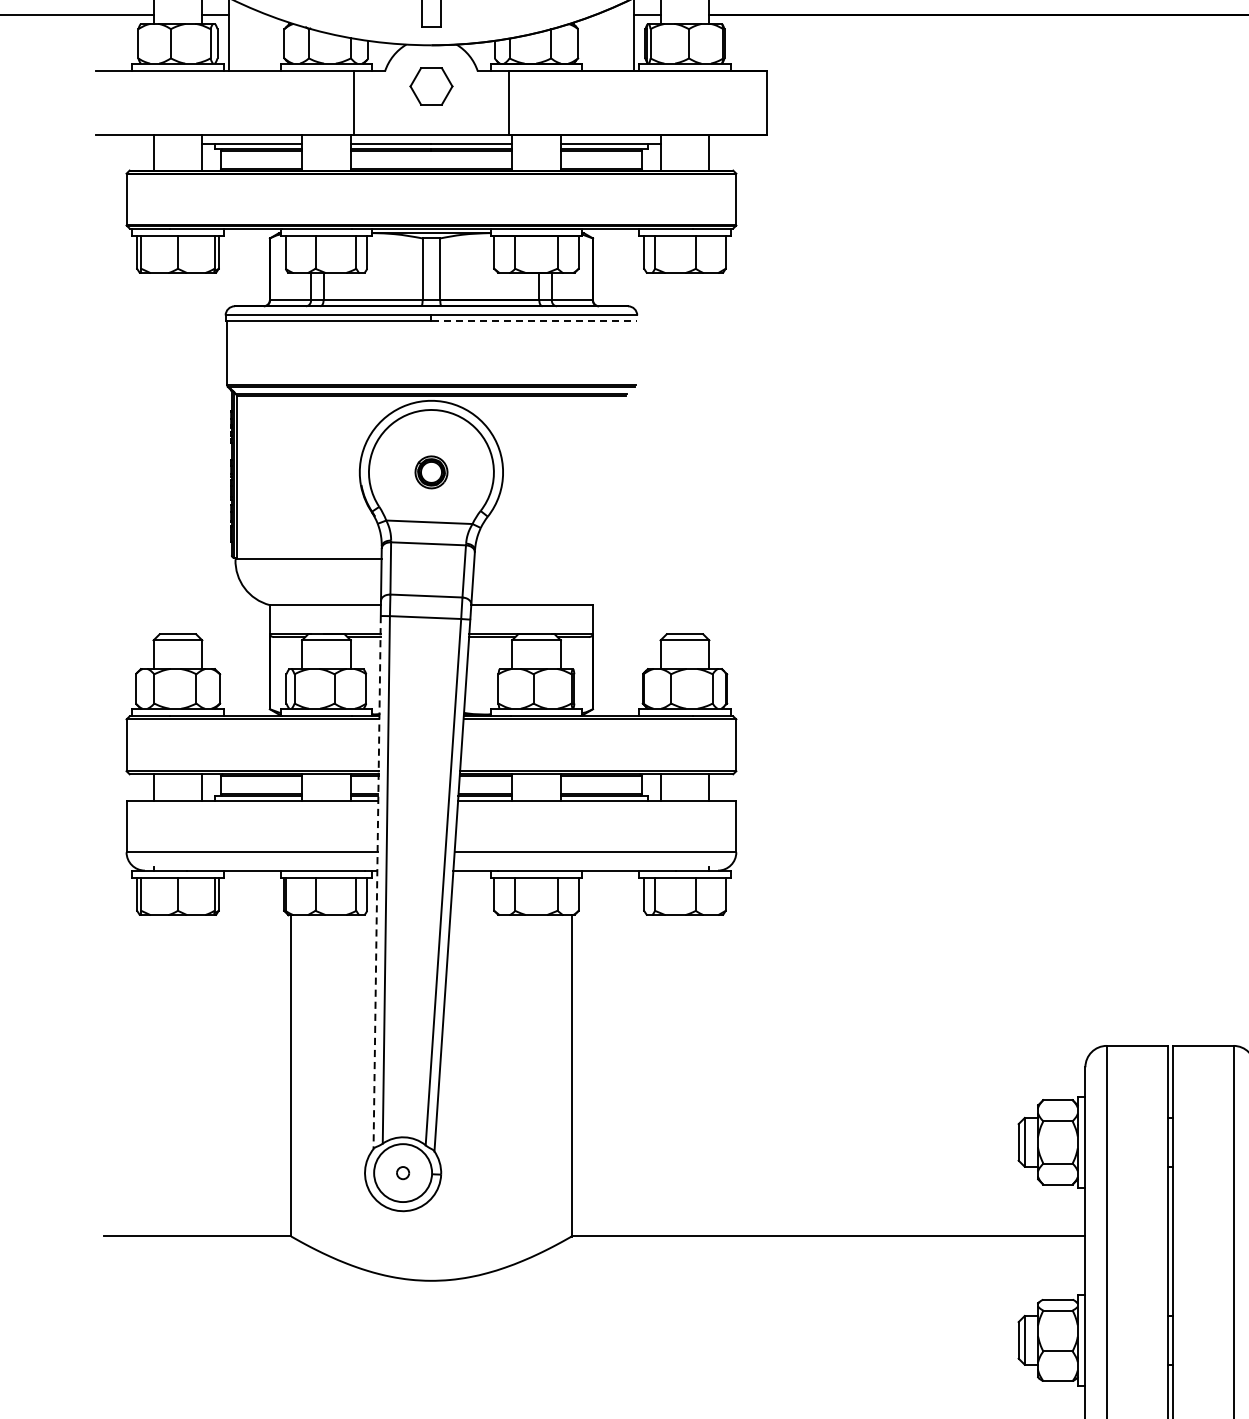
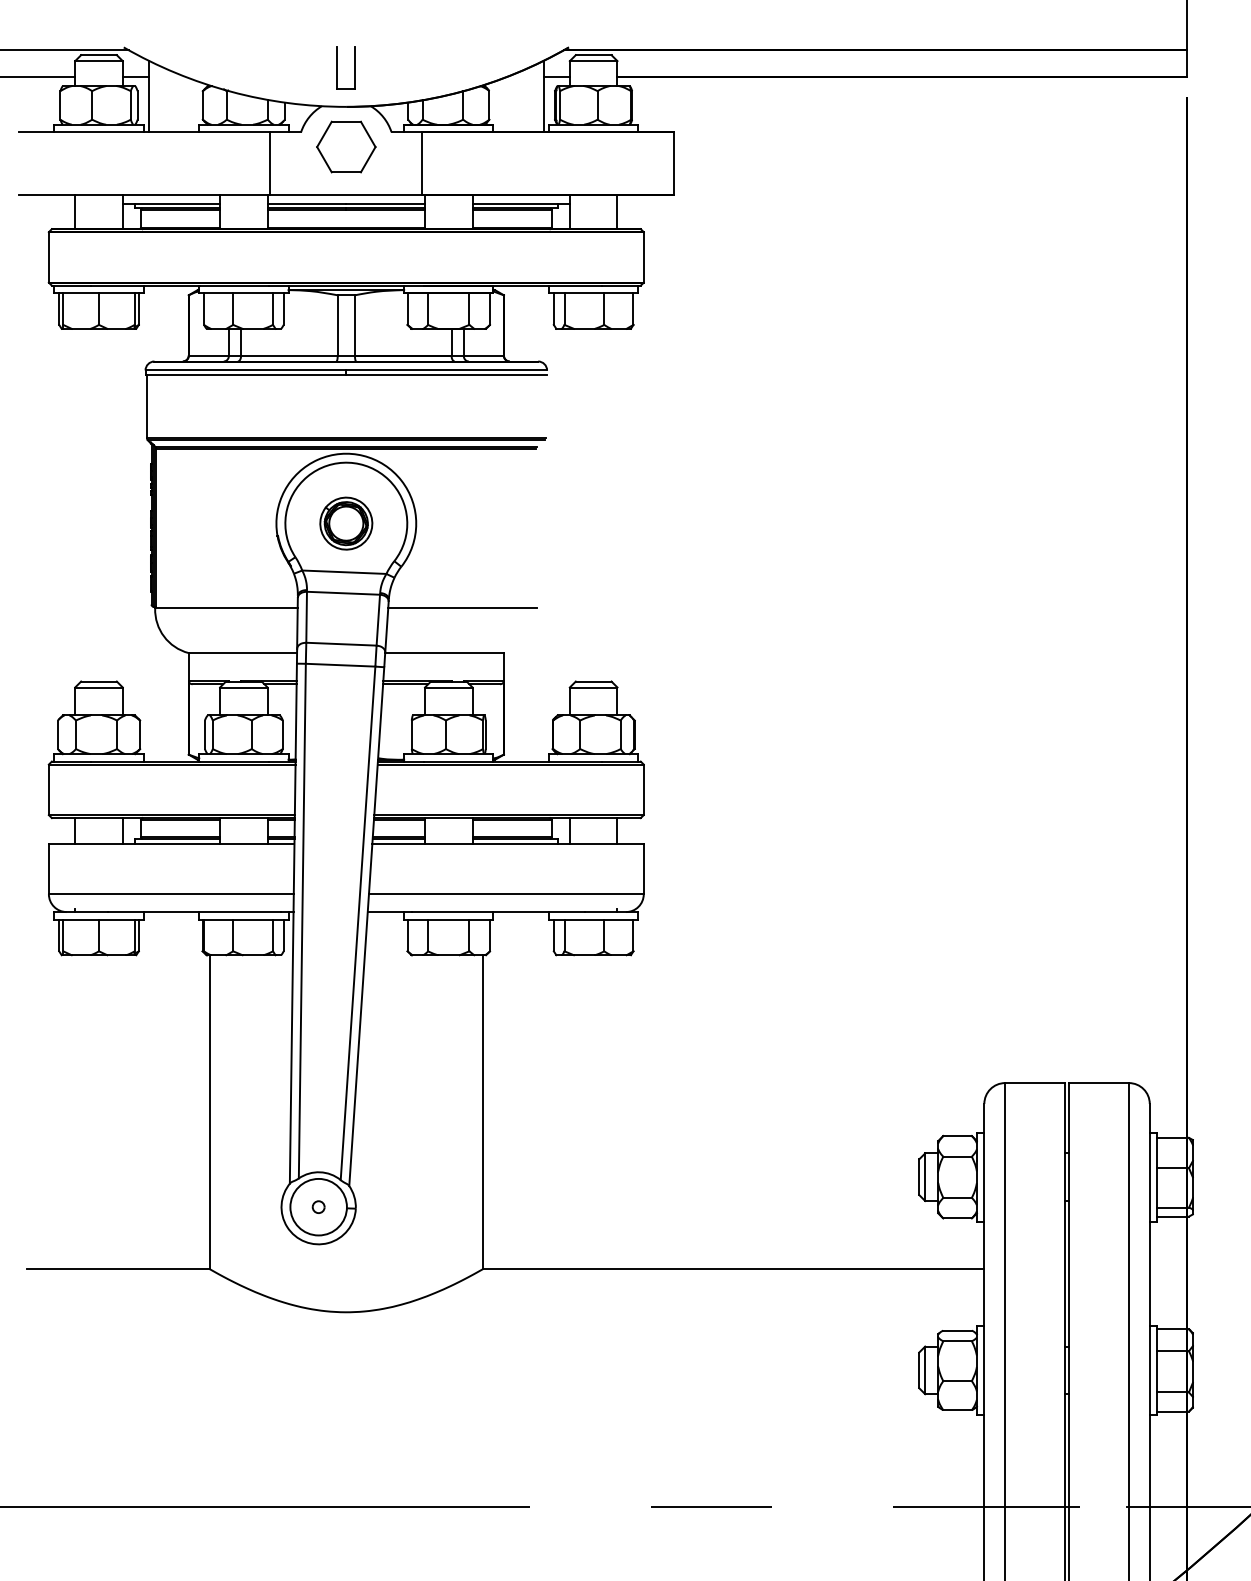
part: (431, 85) -> (346, 146), size x1.43
line: (535, 320) -> (447, 375), dashed -> solid
part: (431, 472) -> (346, 523), size x1.67
line: (550, 559) -> (462, 608), added
line: (377, 883) -> (293, 924), dashed -> solid

